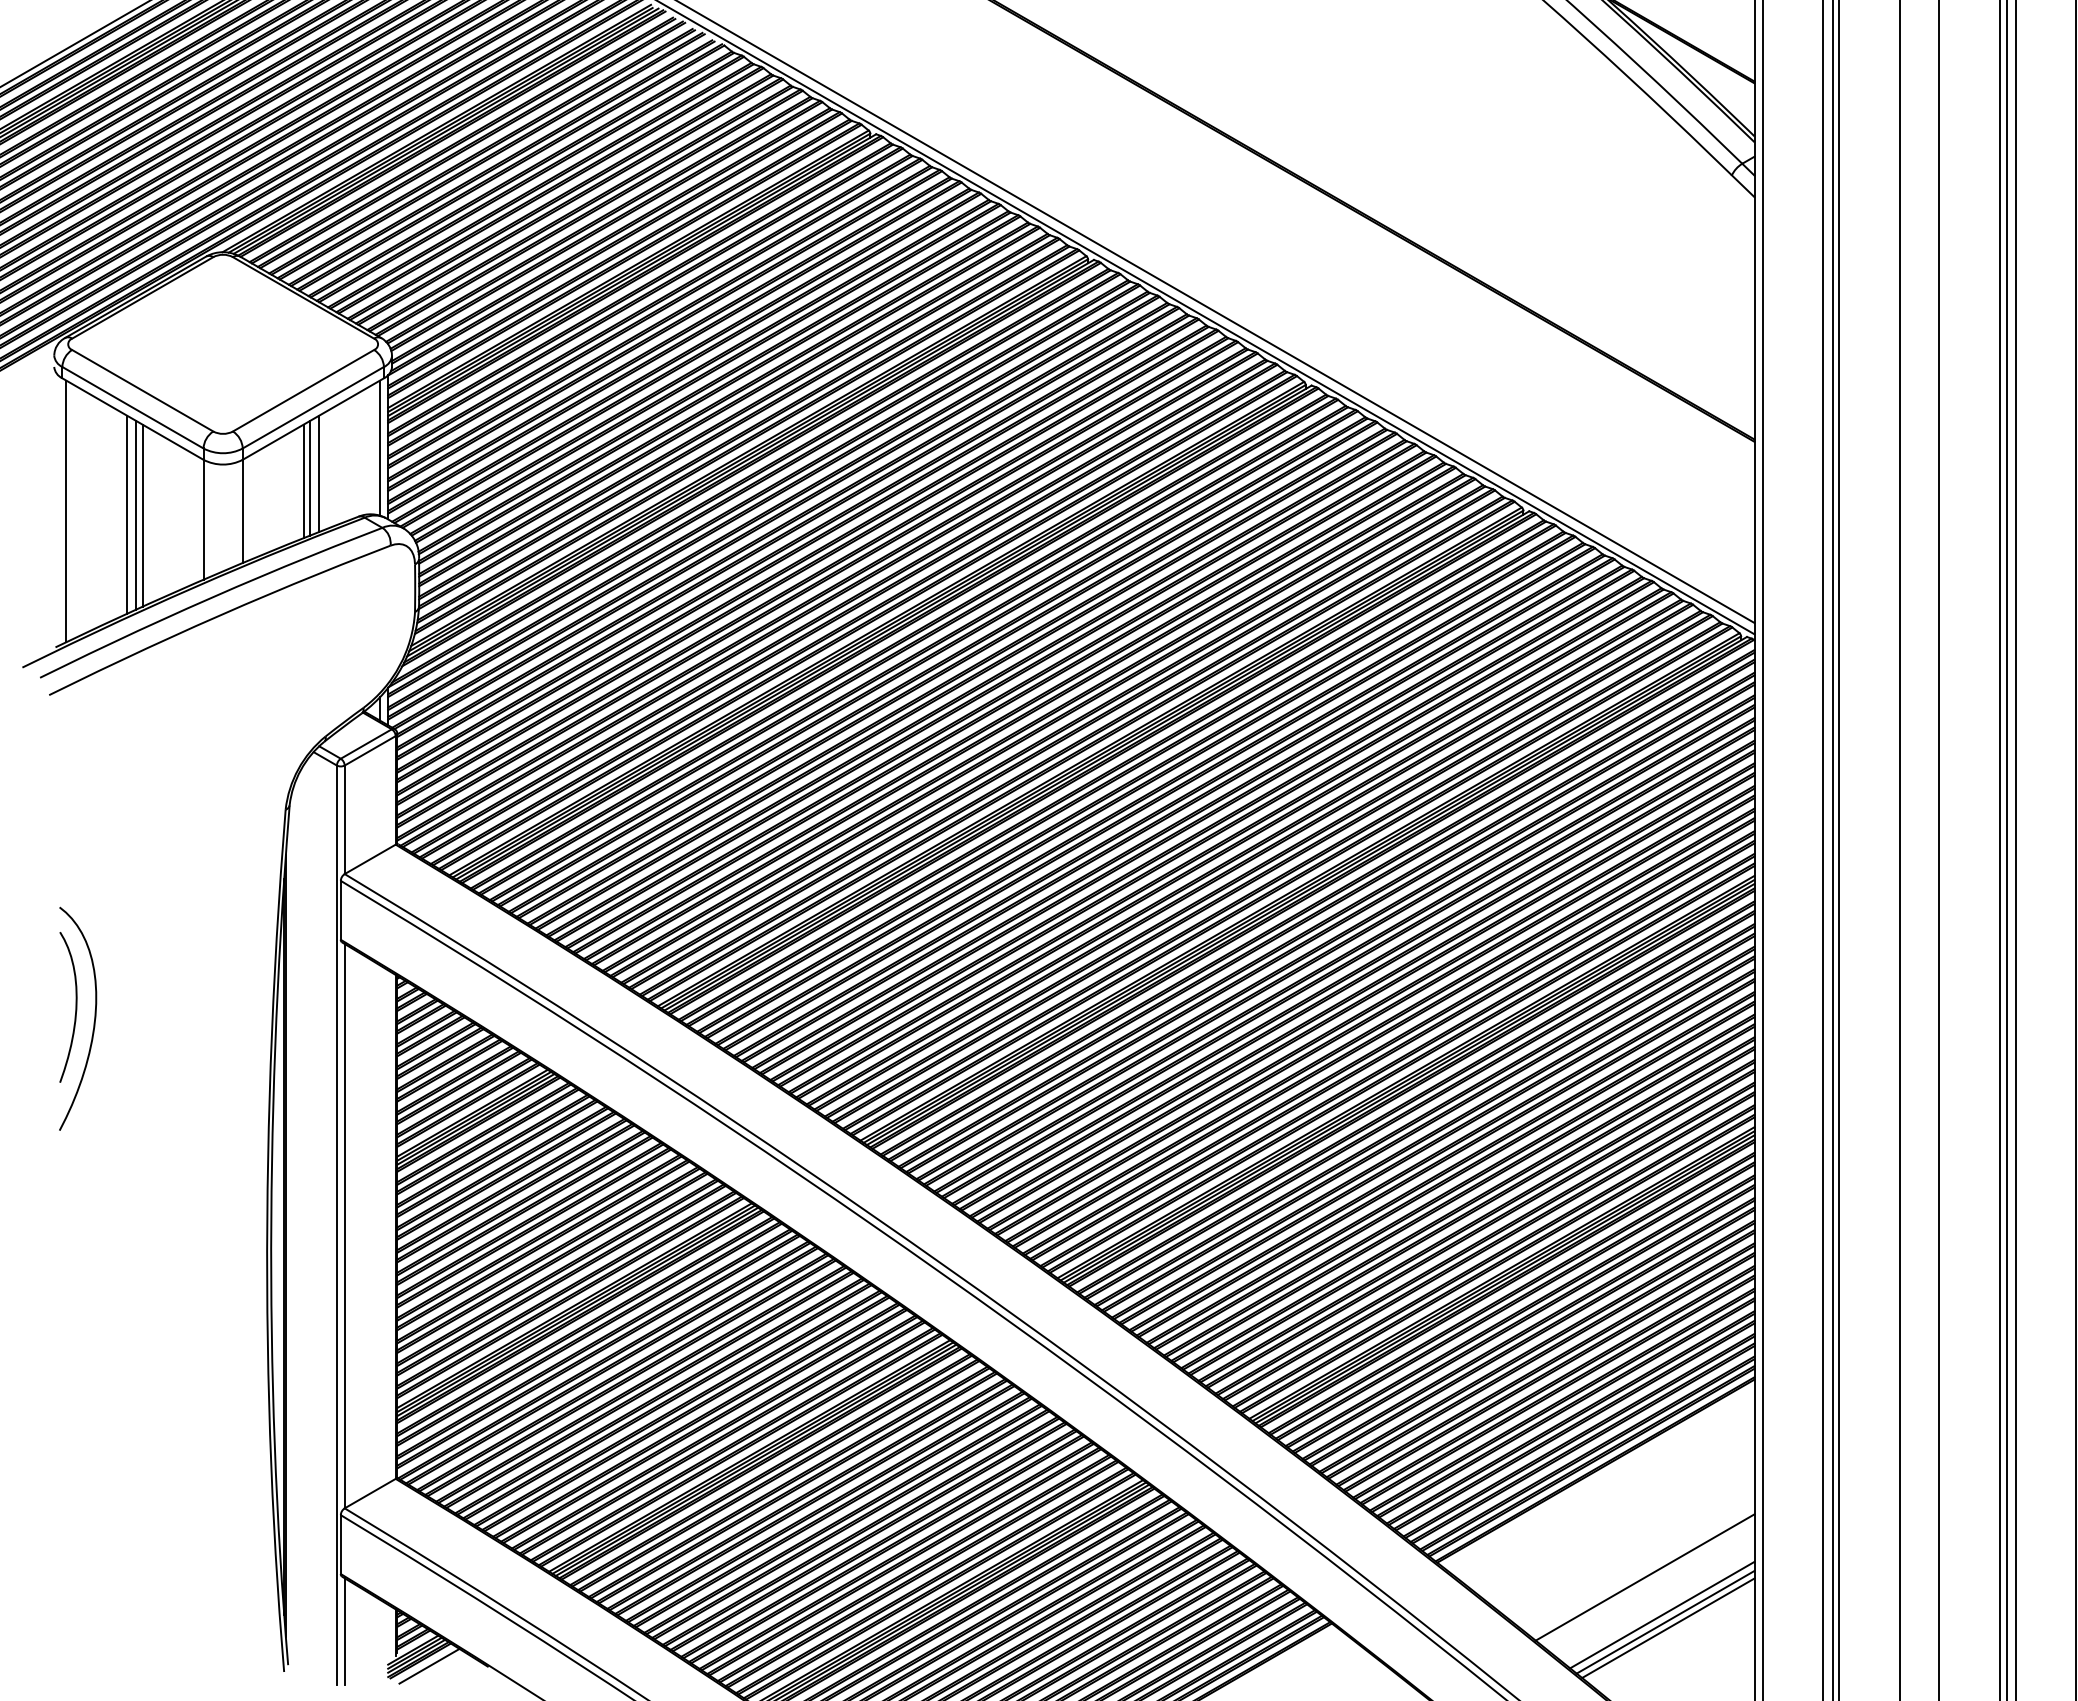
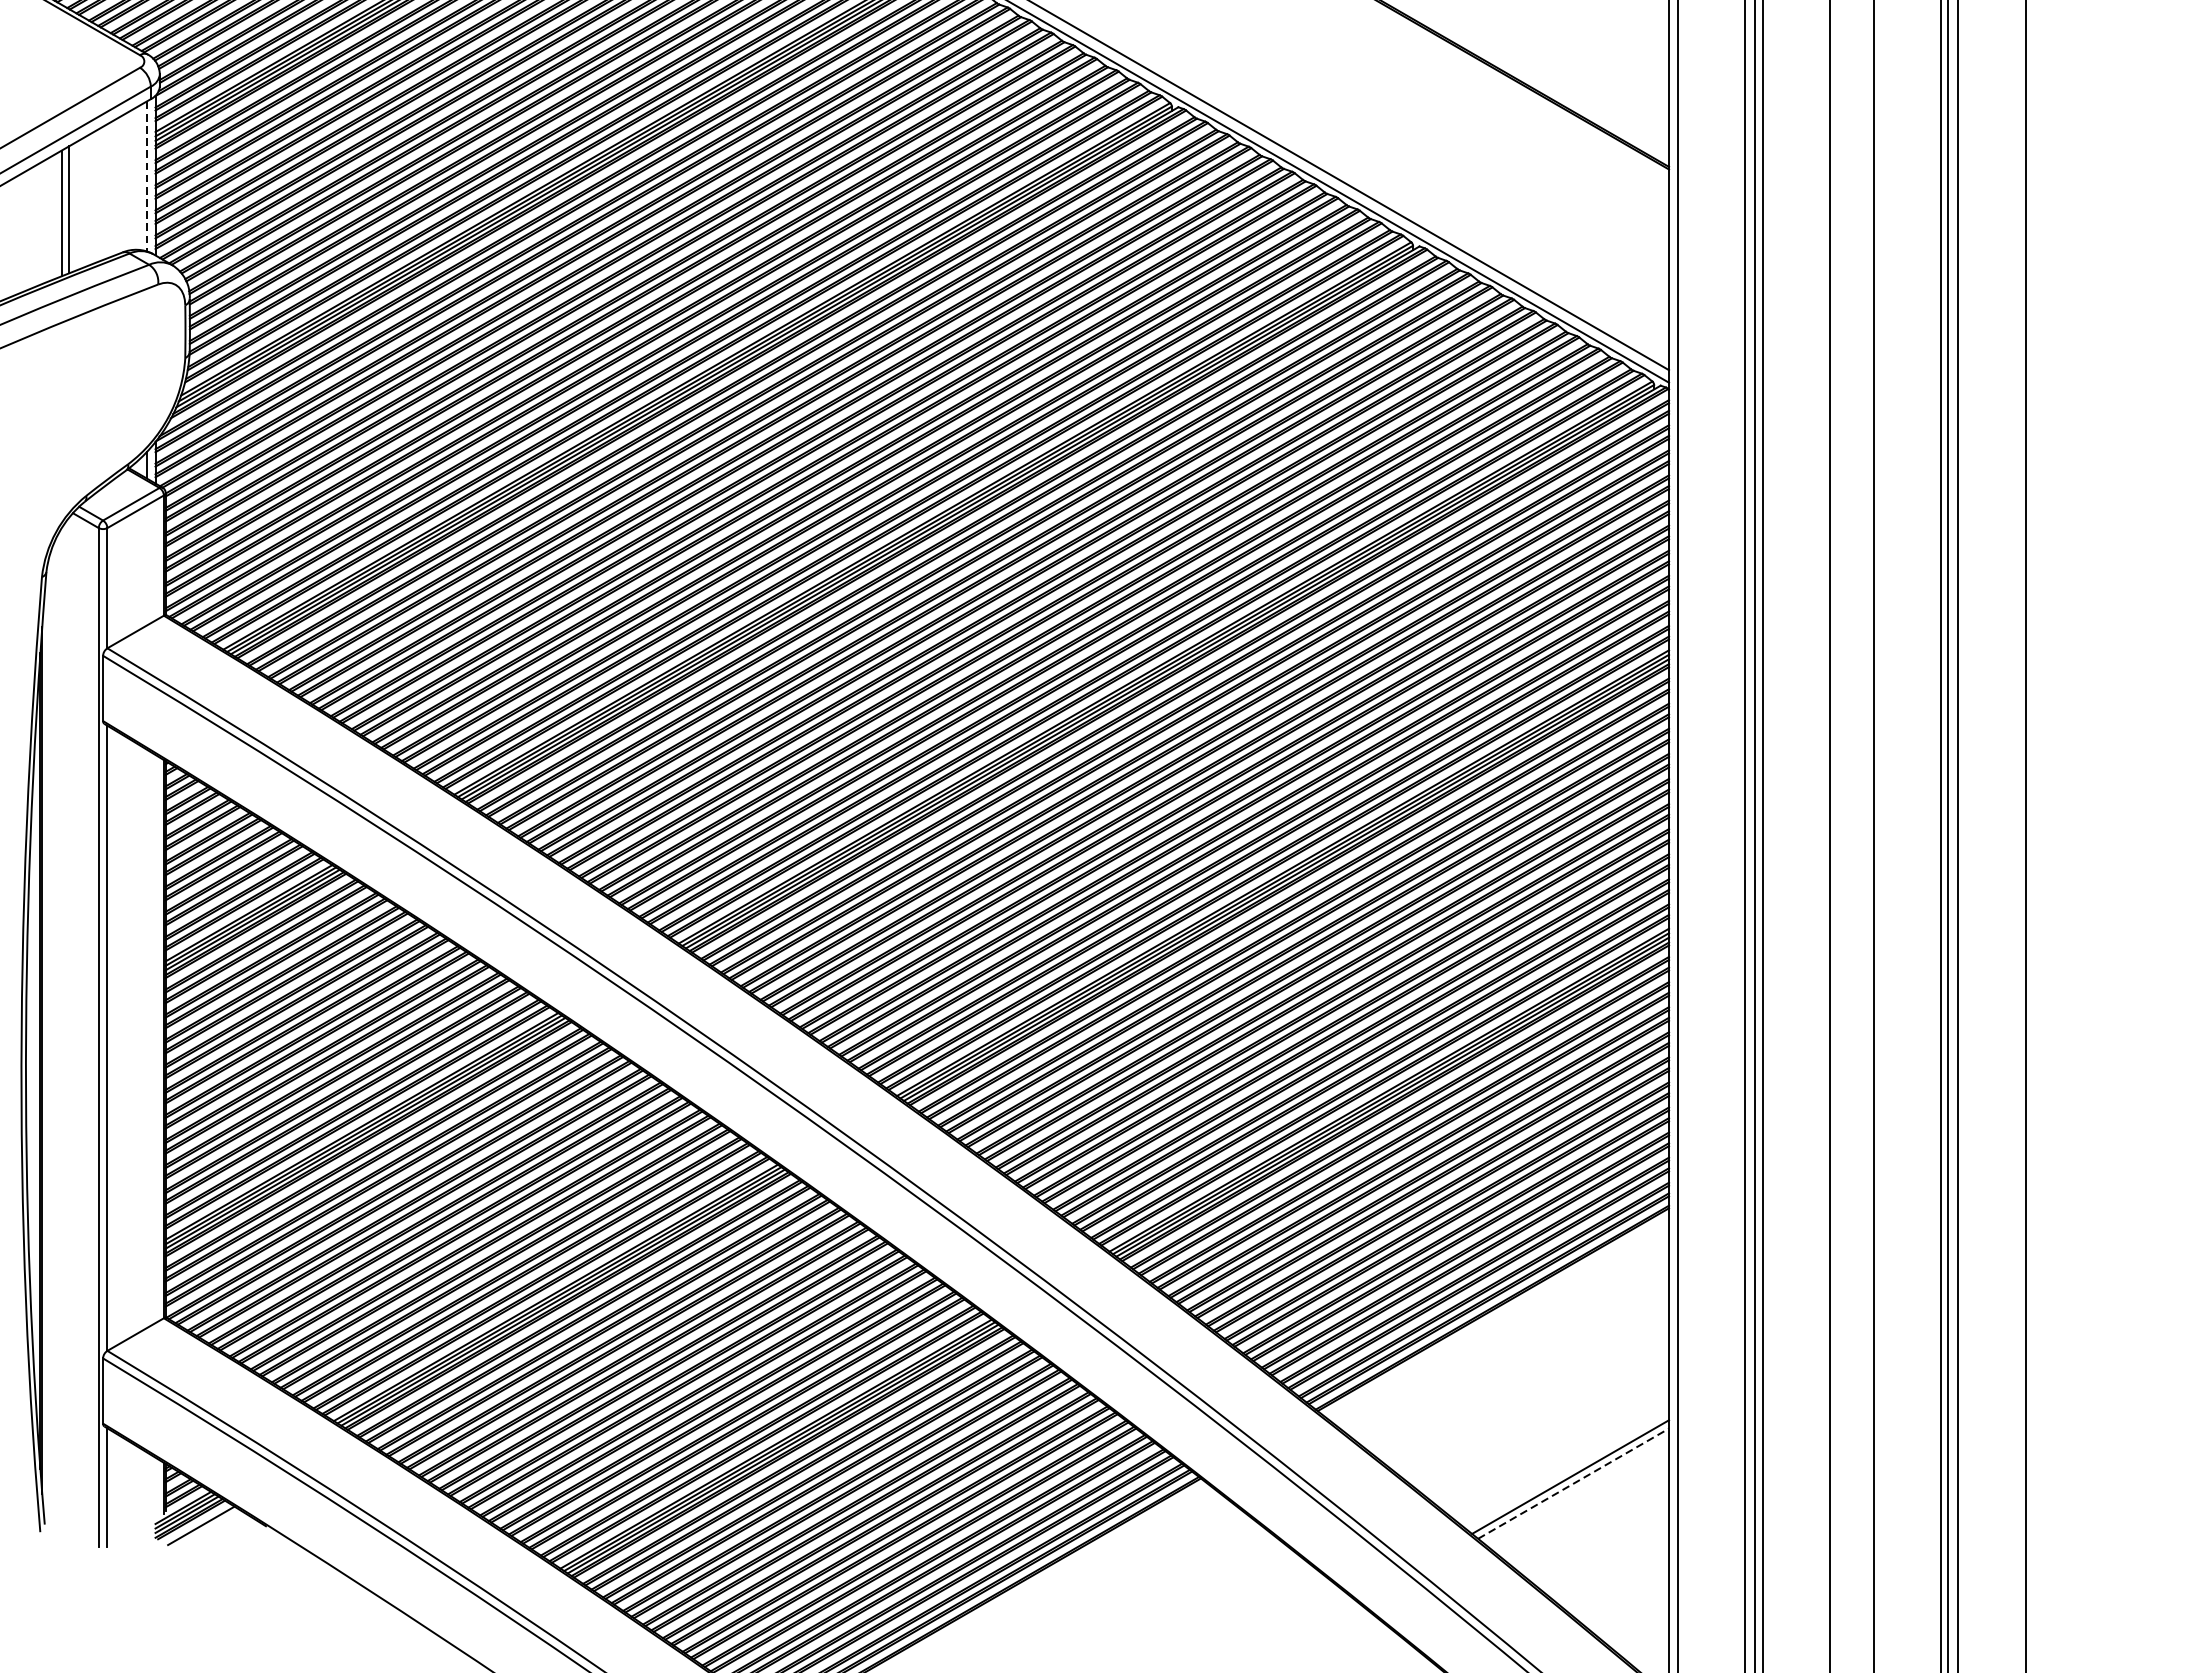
line: (380, 448) -> (147, 176), solid -> dashed
line: (319, 473) -> (79, 204), removed
line: (1644, 1577) -> (1547, 1427), removed
line: (1662, 1614) -> (1567, 1468), removed
line: (1668, 1627) -> (1573, 1482), solid -> dashed

